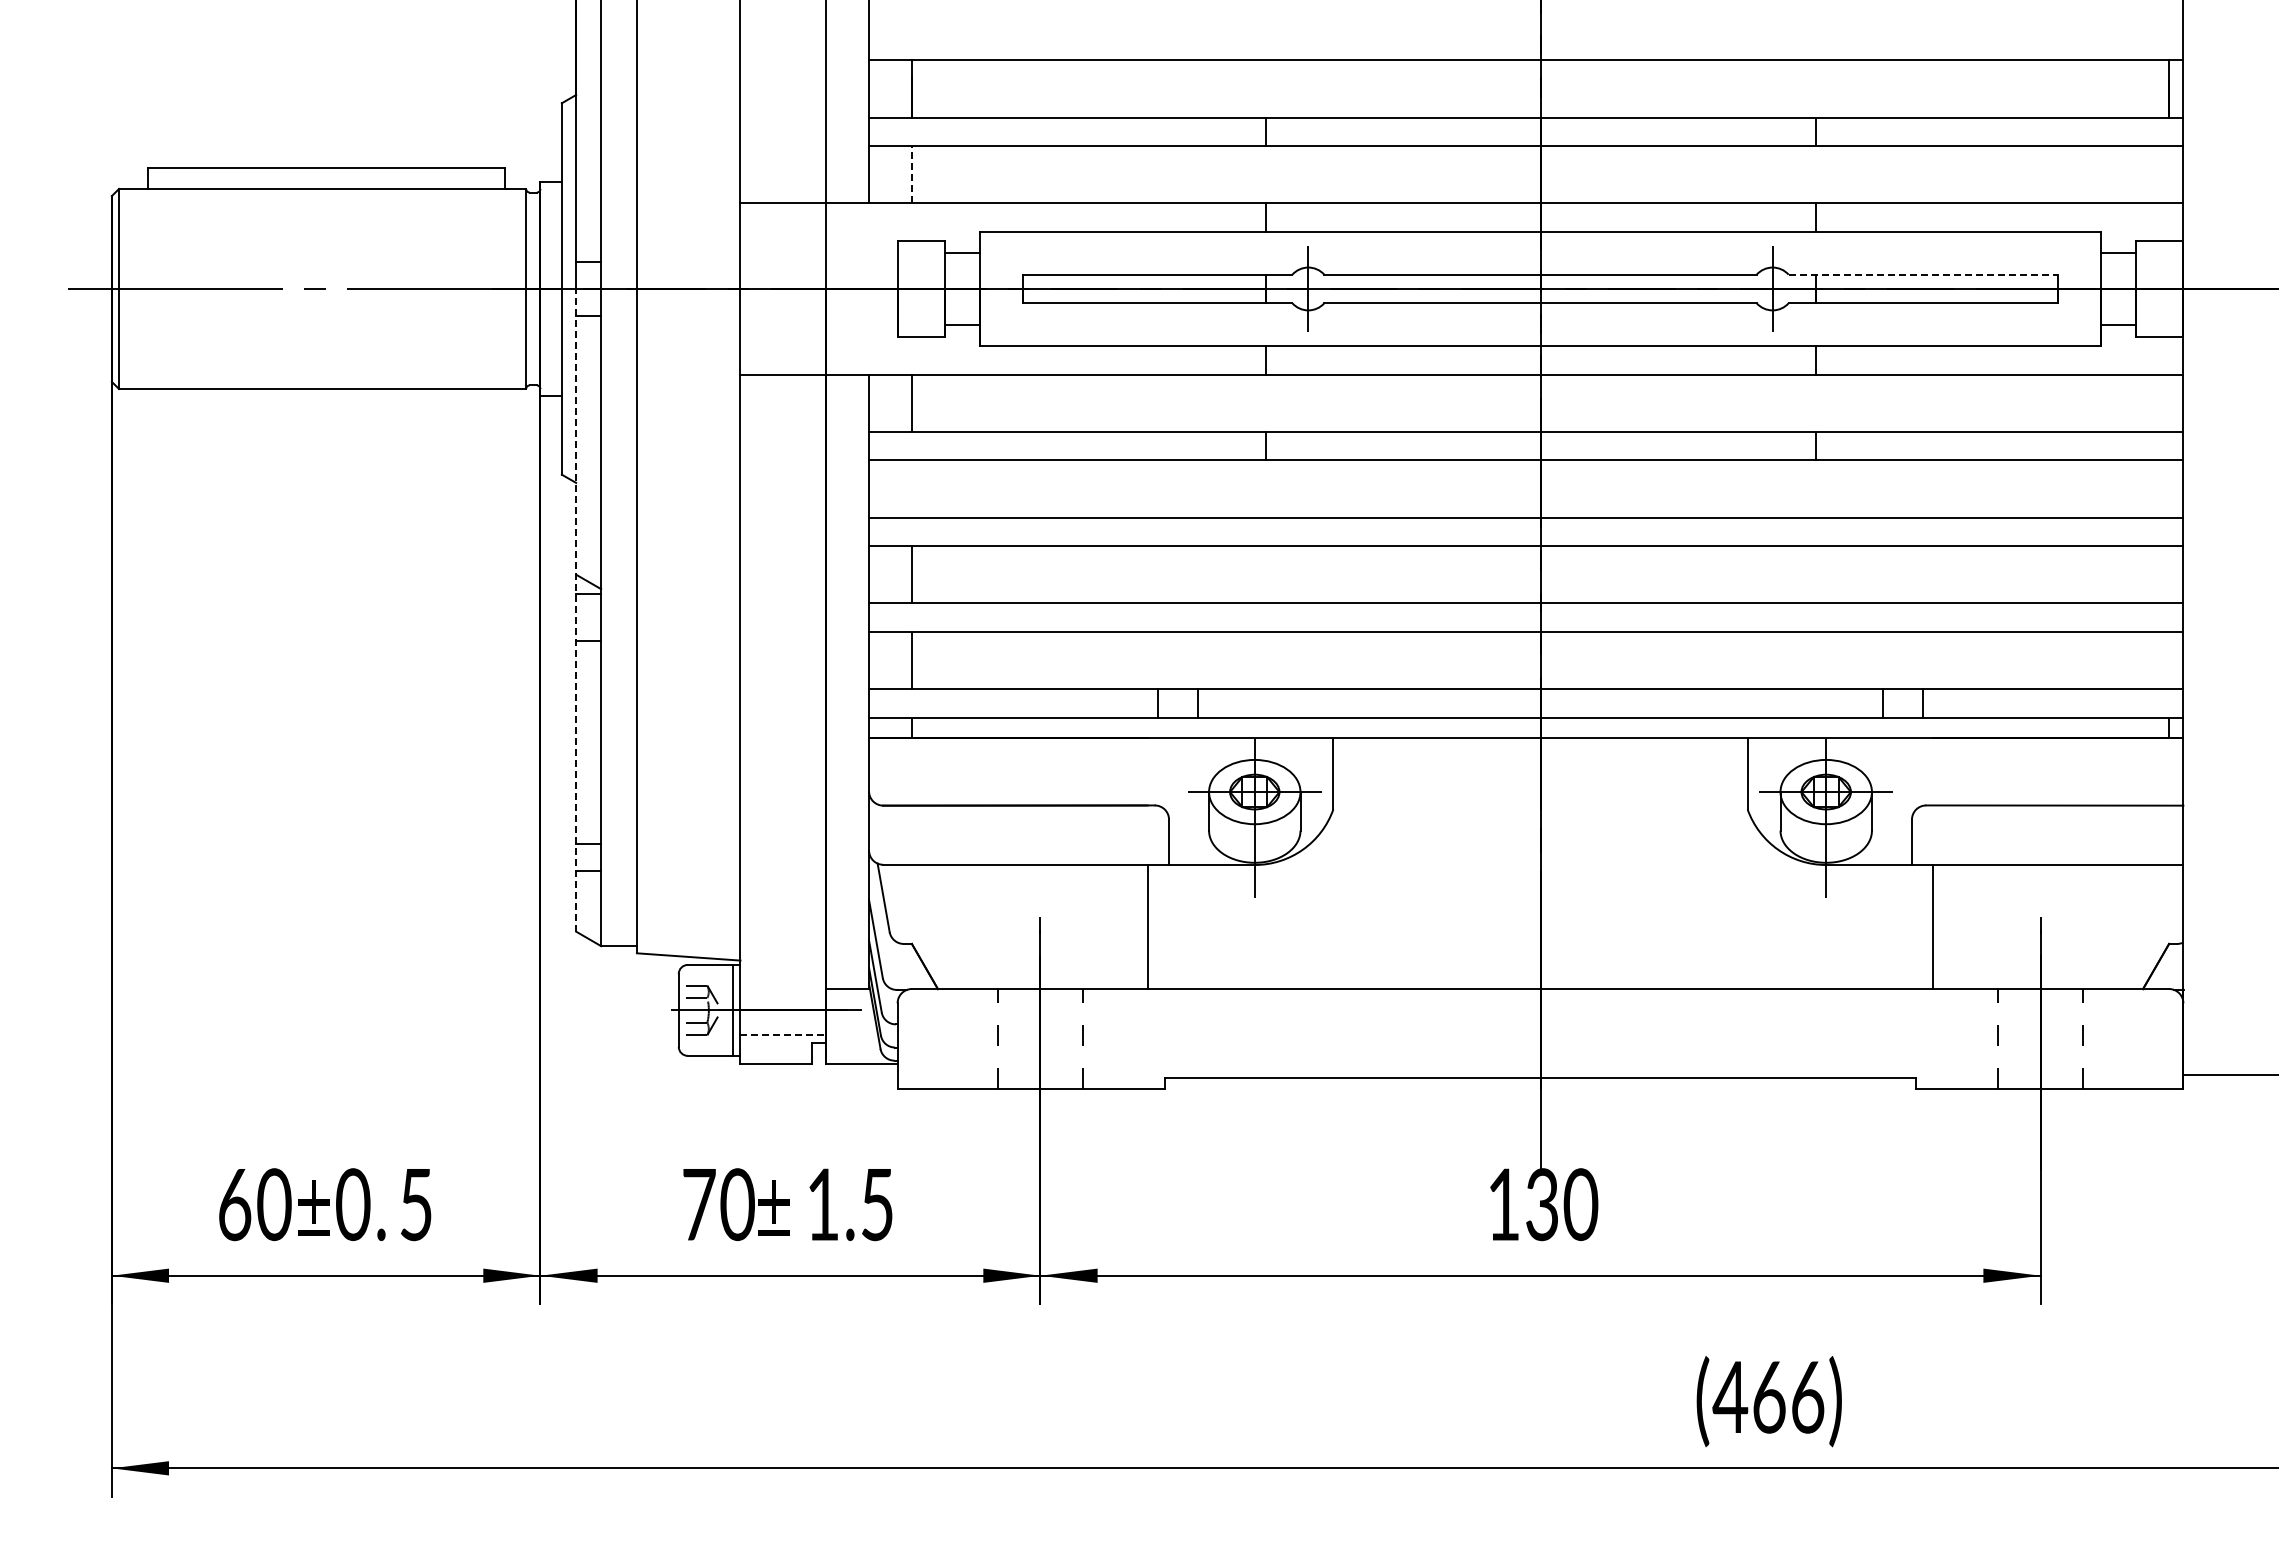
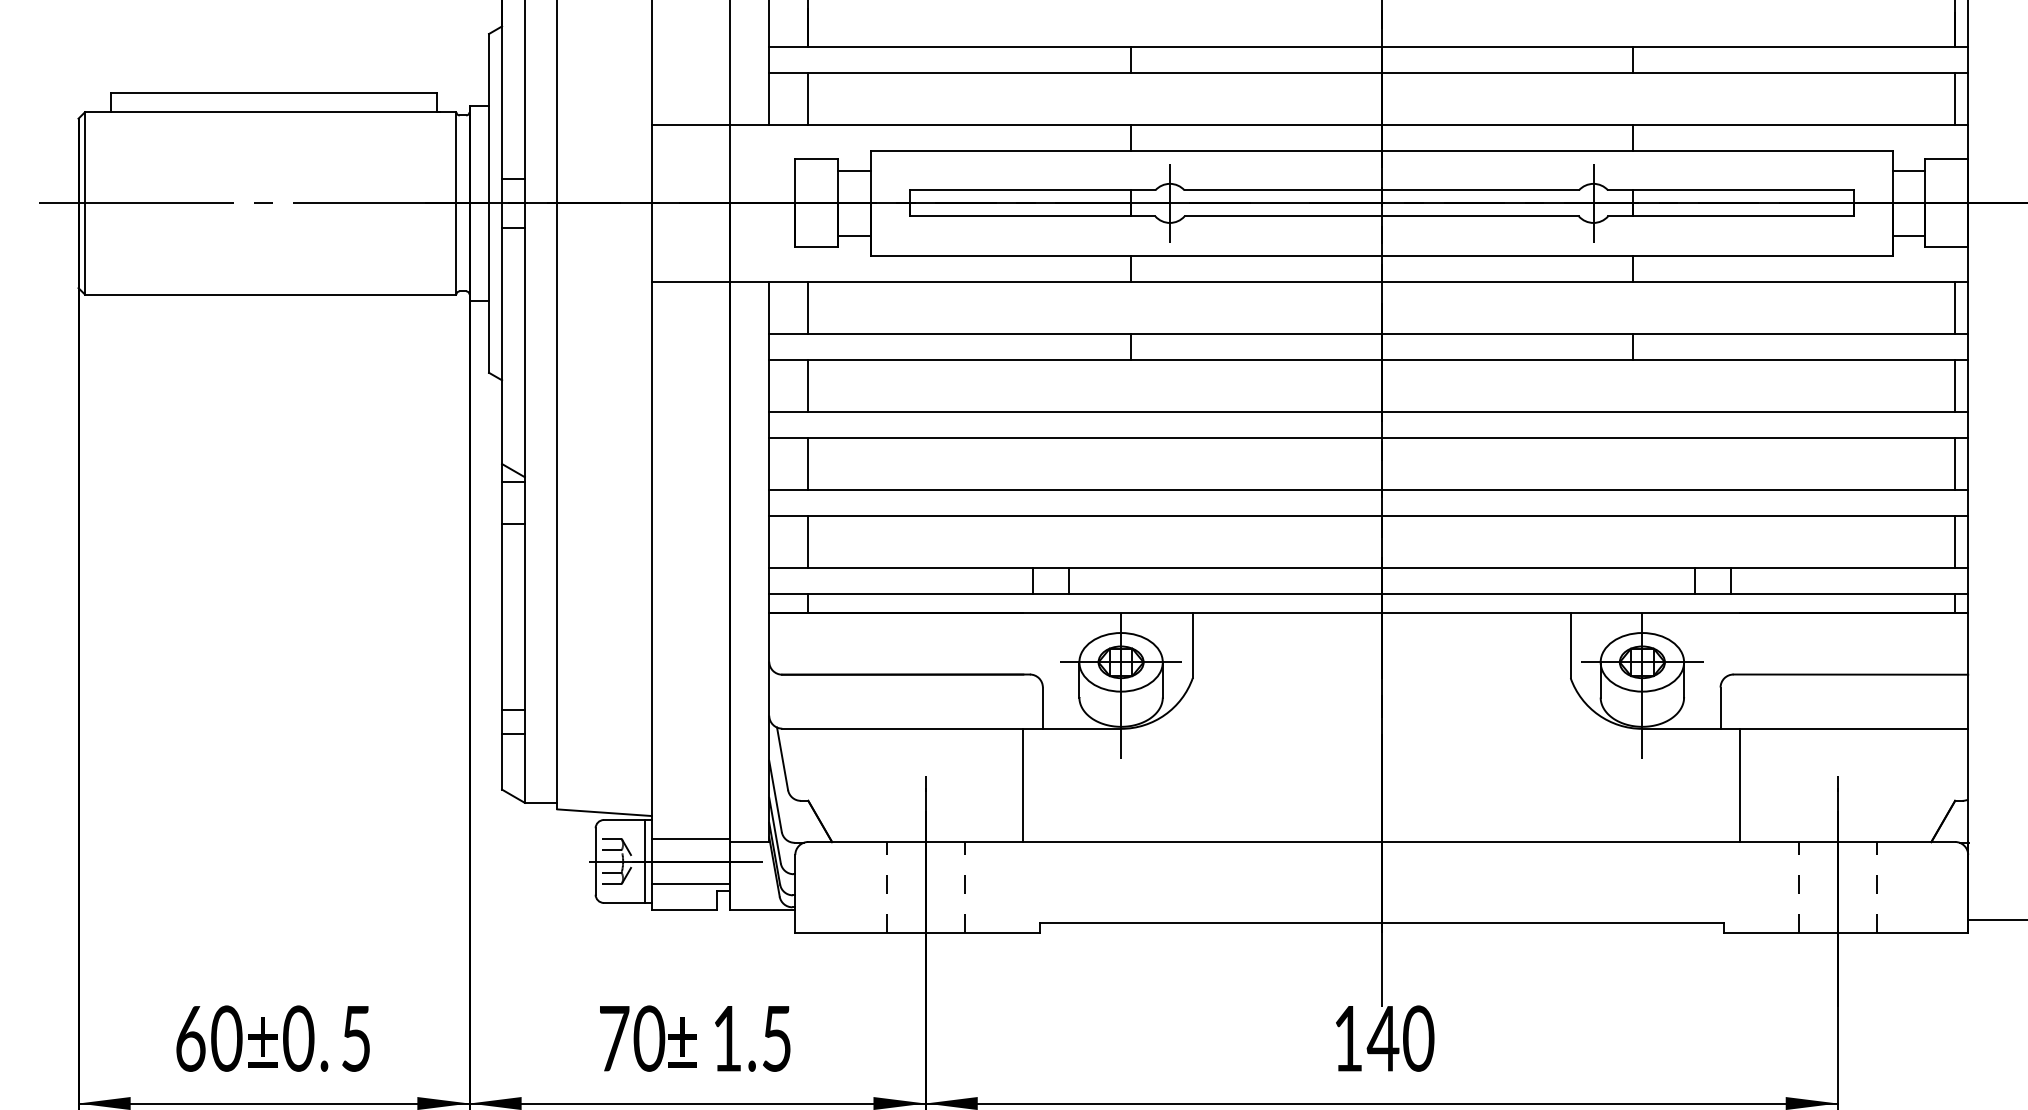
line: (911, 174) -> (807, 98), dashed -> solid
line: (2169, 174) -> (1955, 98), added
line: (1923, 274) -> (1731, 190), dashed -> solid
line: (2169, 402) -> (1955, 306), added
line: (911, 488) -> (807, 385), added
line: (2169, 488) -> (1955, 385), added
line: (2169, 574) -> (1955, 463), added
line: (576, 609) -> (502, 495), dashed -> solid
line: (2169, 660) -> (1955, 542), added
line: (783, 985) -> (691, 838), added
line: (783, 1035) -> (691, 884), dashed -> solid
text: (1541, 1204) -> (1382, 1038), 130 -> 140

